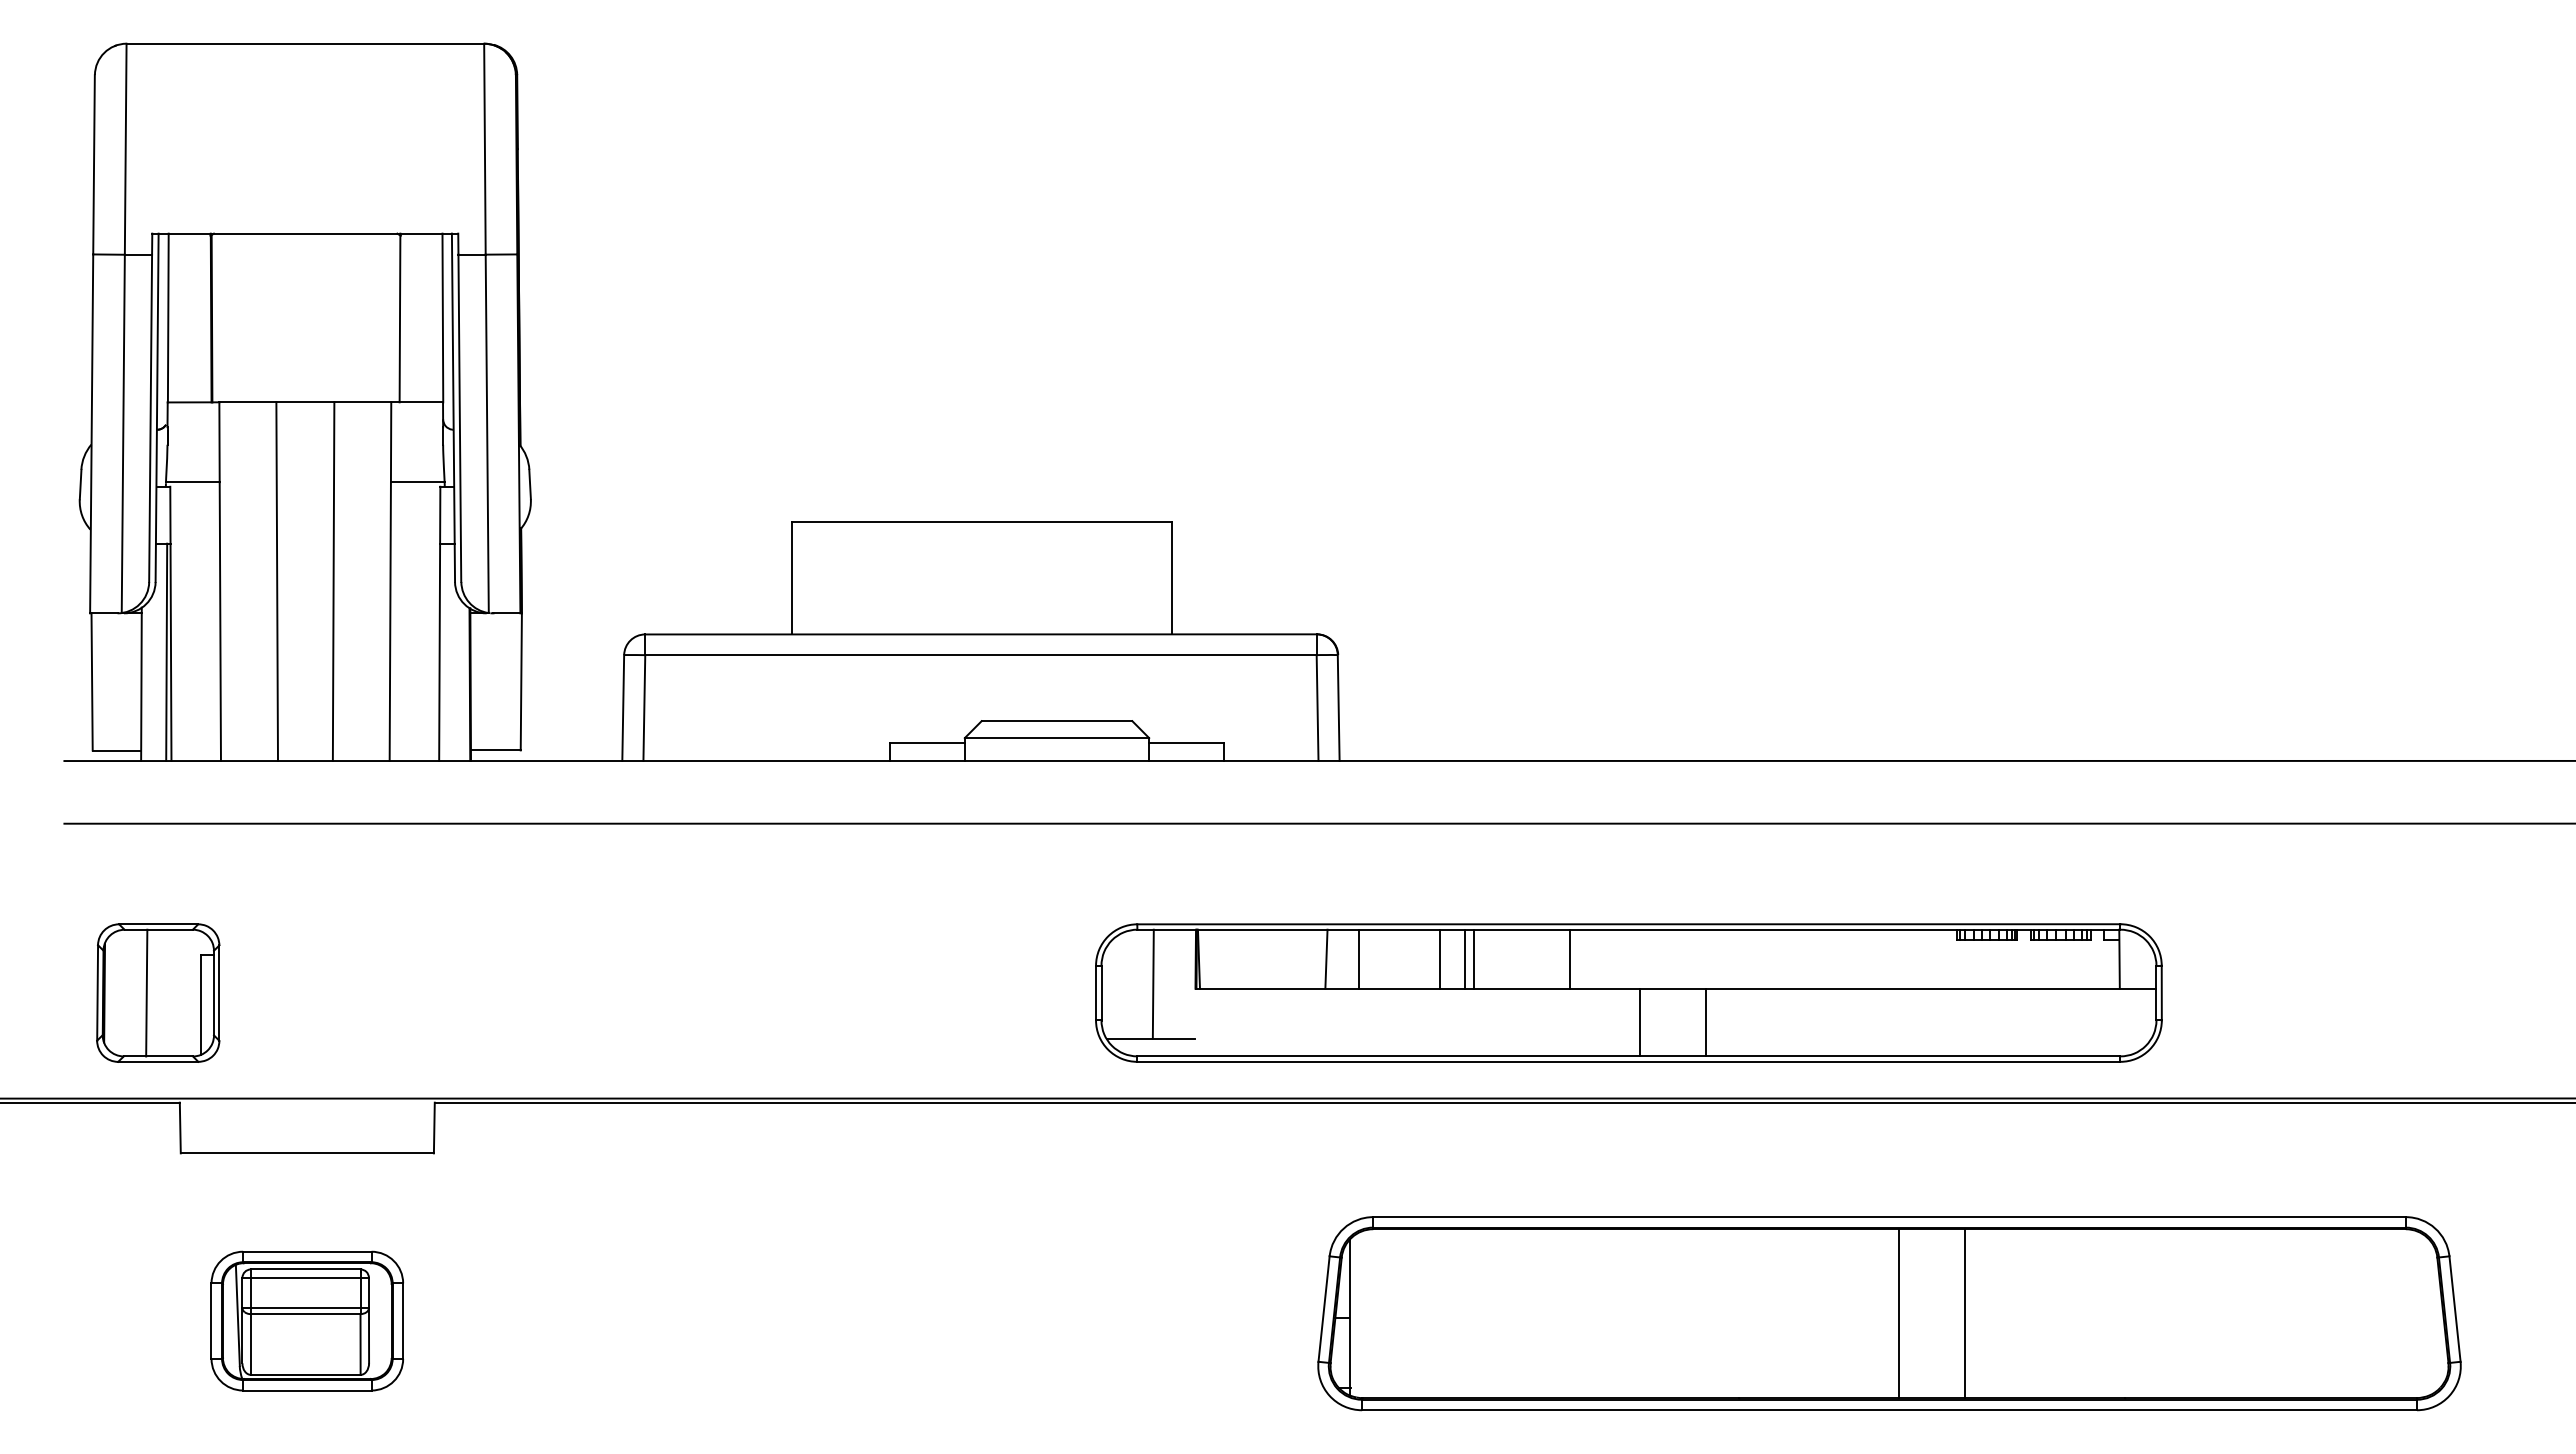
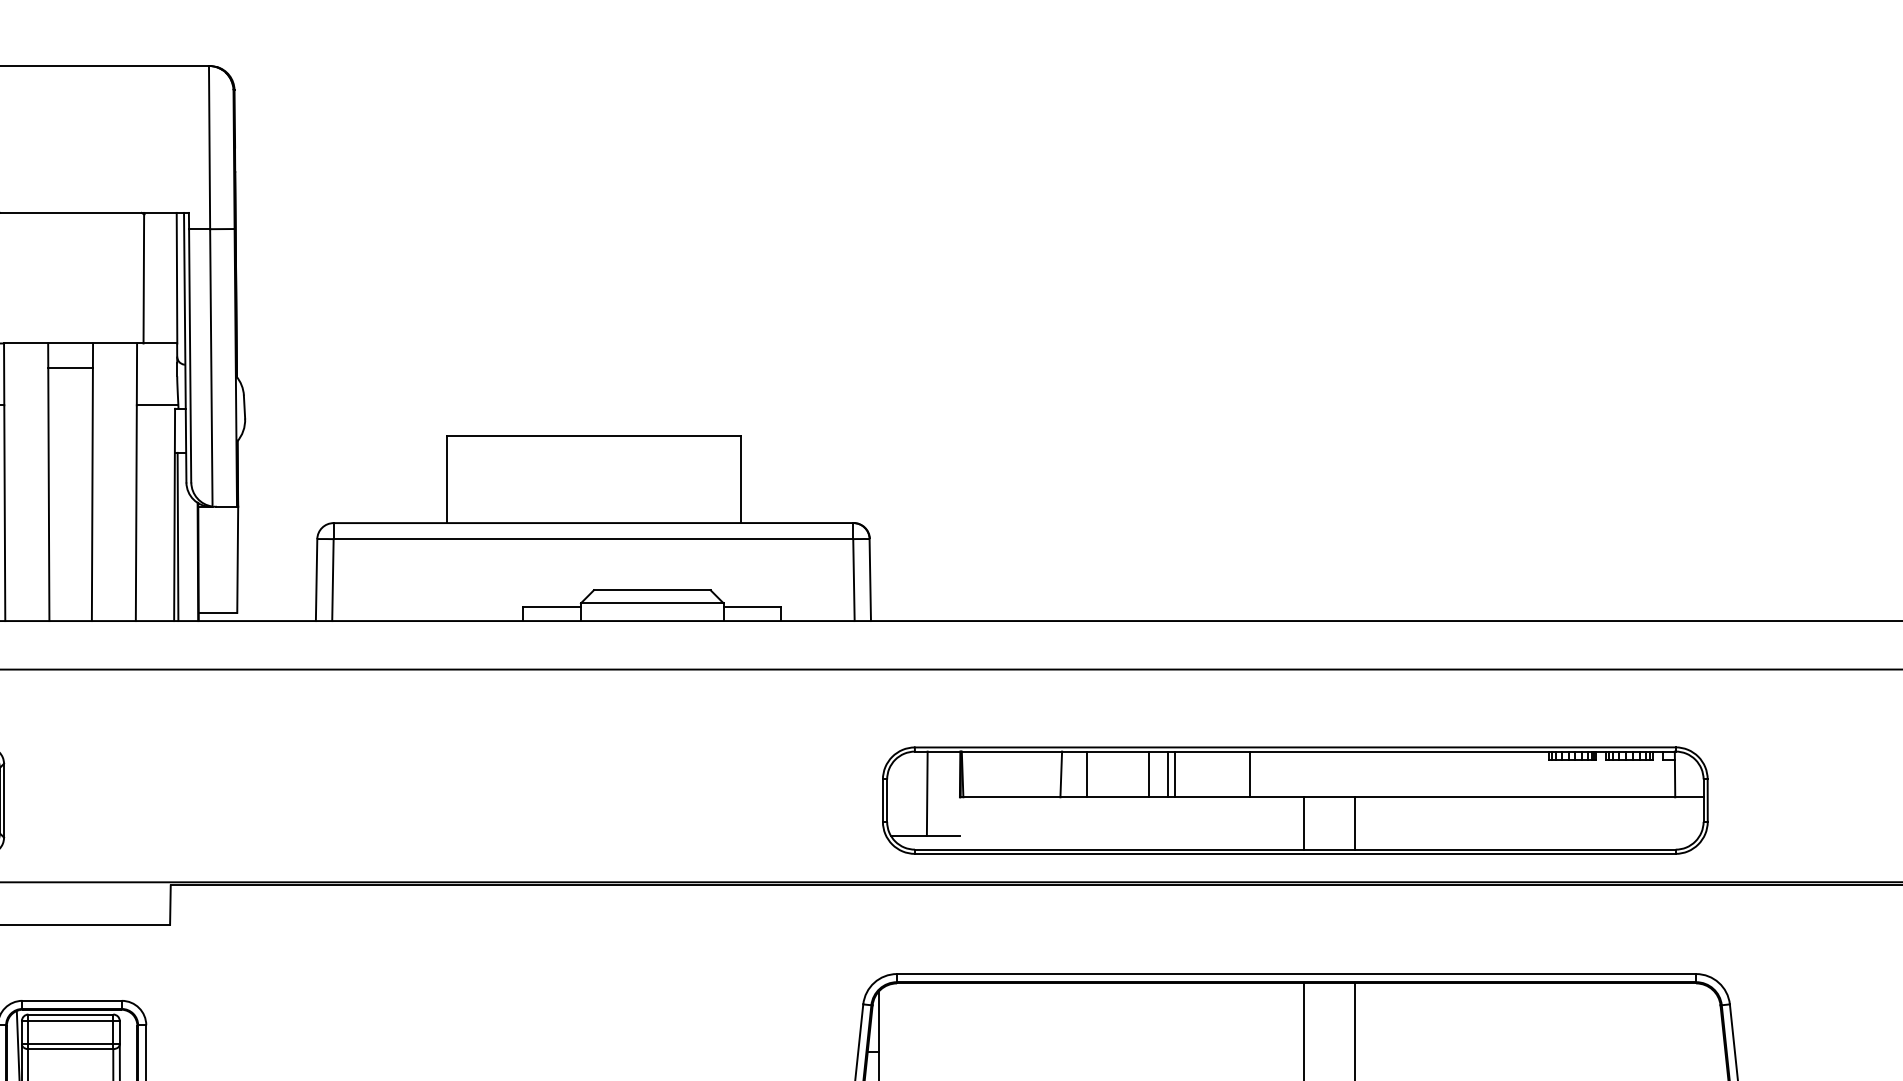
line: (305, 433) -> (70, 367), added
line: (443, 652) -> (177, 537), added
part: (1628, 992) -> (1295, 800), moved

